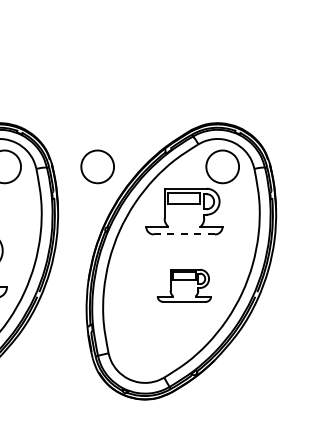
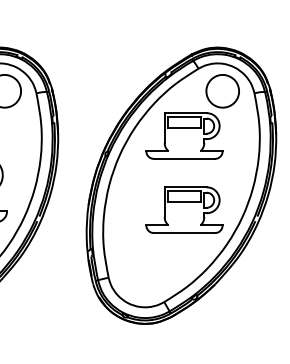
part: (97, 166) -> (97, 90), removed
line: (184, 234) -> (184, 158), dashed -> solid
part: (184, 285) -> (184, 209), size x1.43

